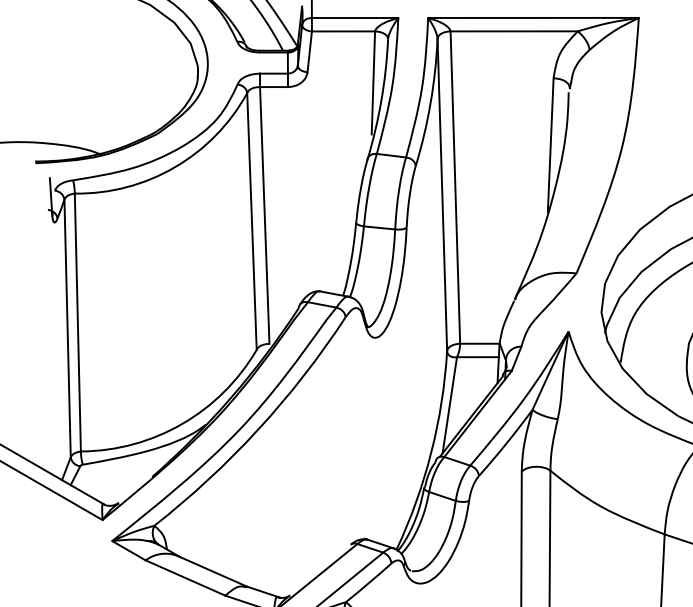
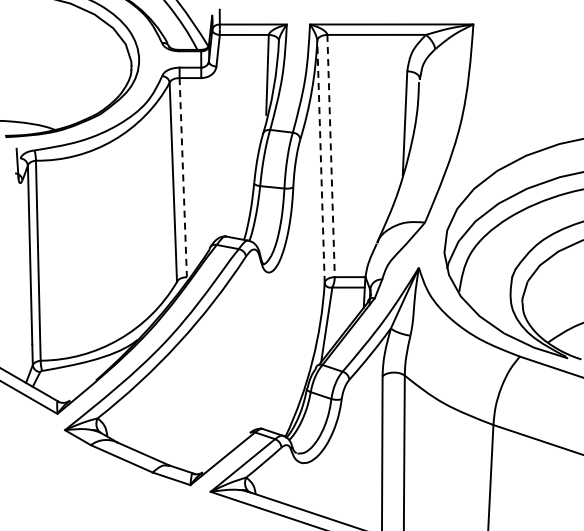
line: (455, 188) -> (331, 156), solid -> dashed
line: (441, 194) -> (320, 161), solid -> dashed
line: (265, 215) -> (183, 177), solid -> dashed

